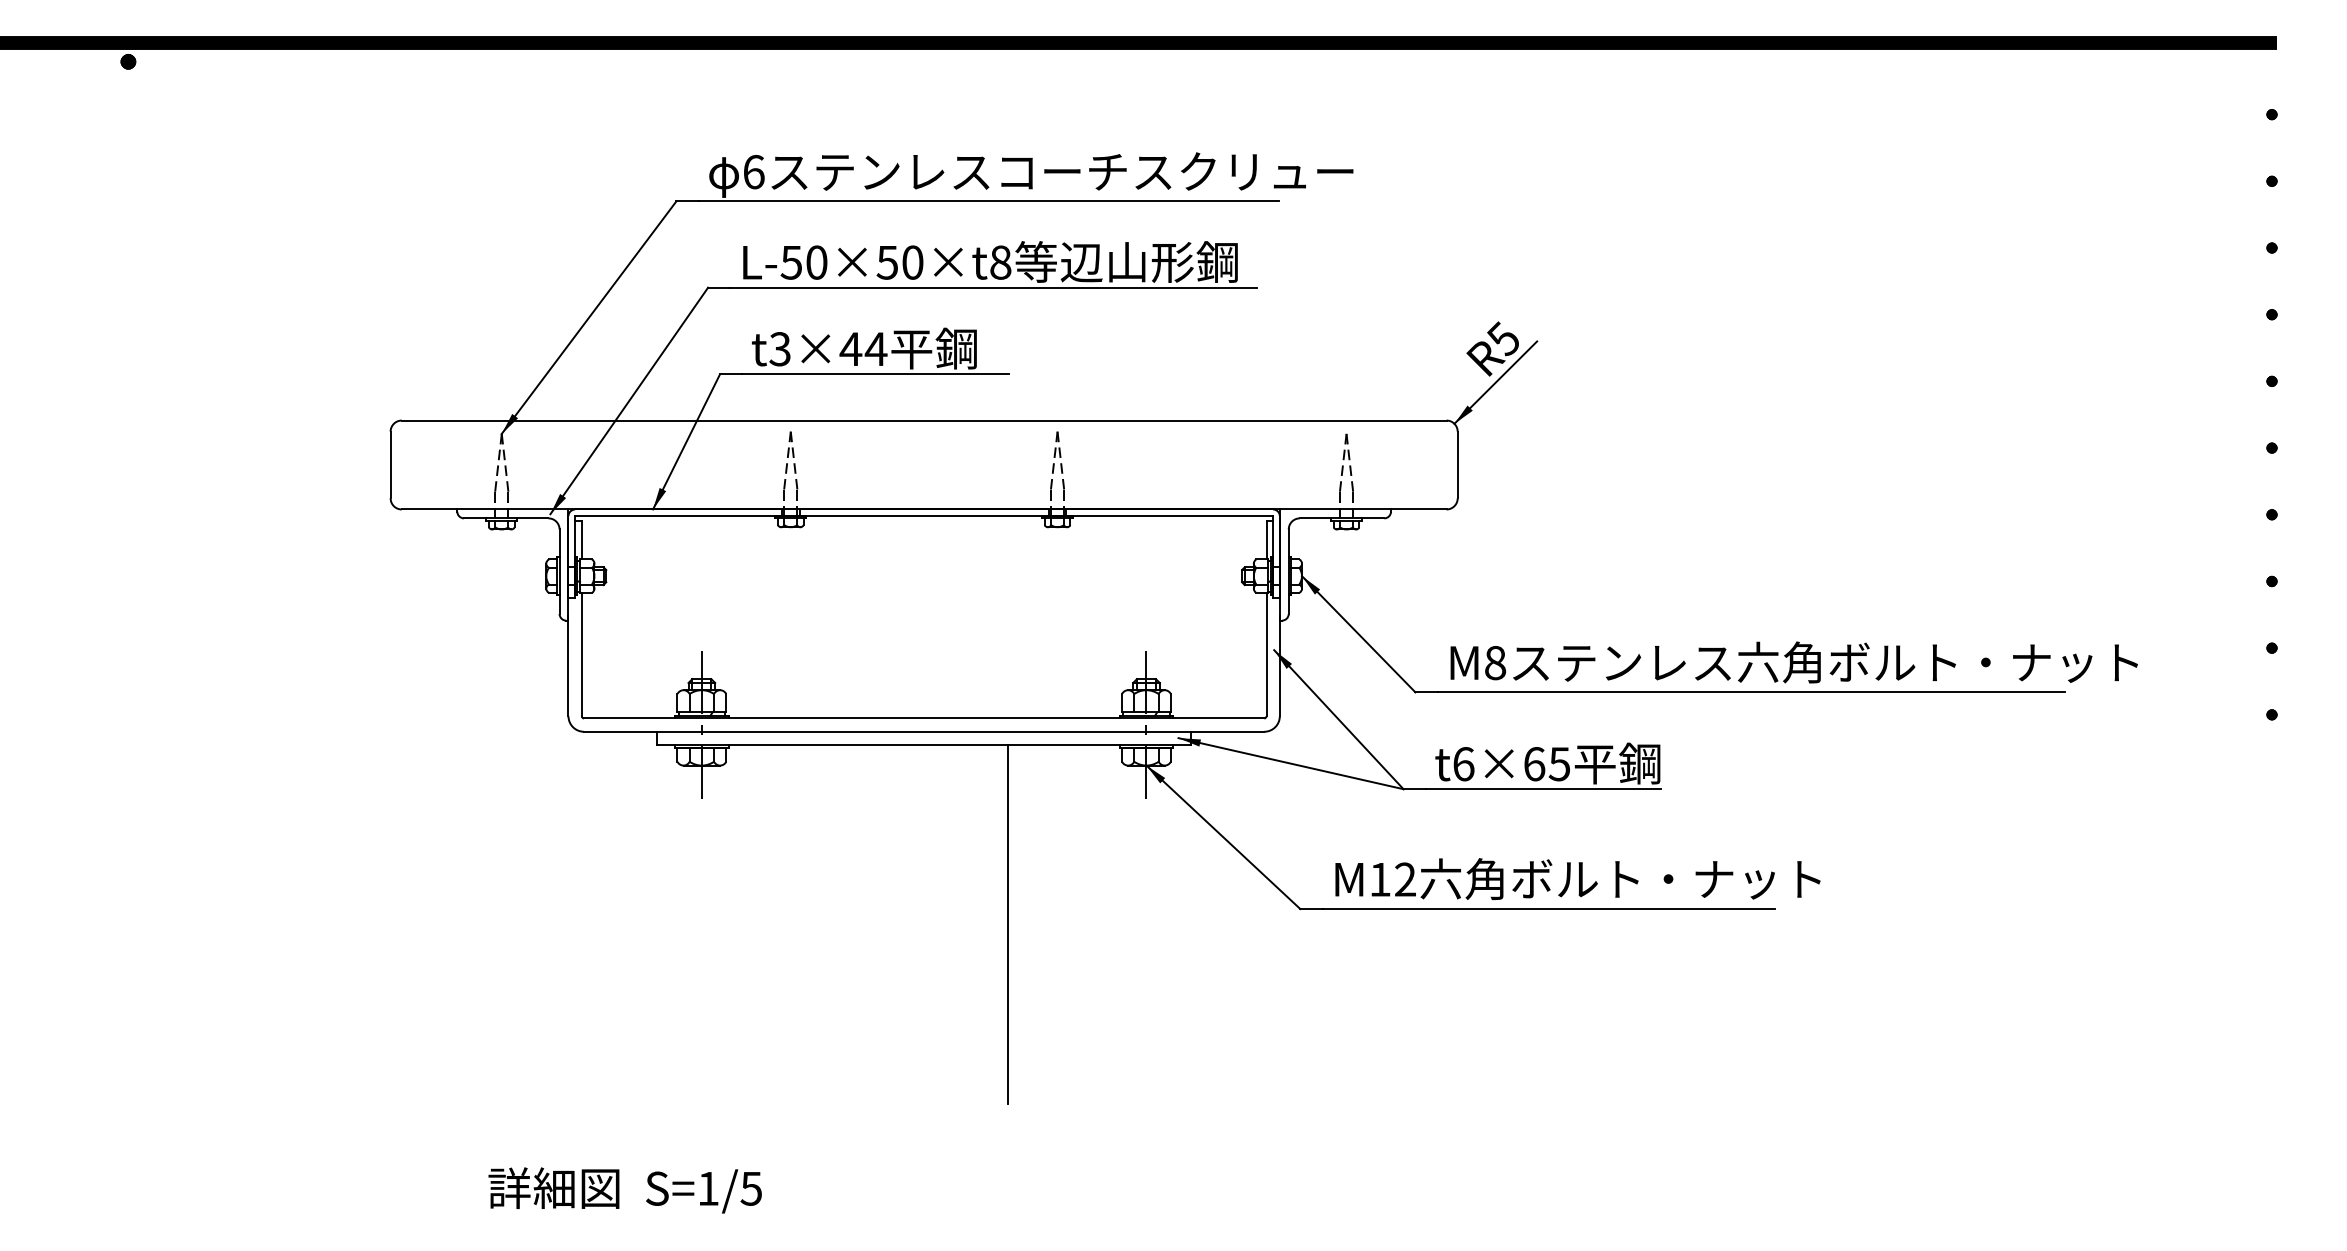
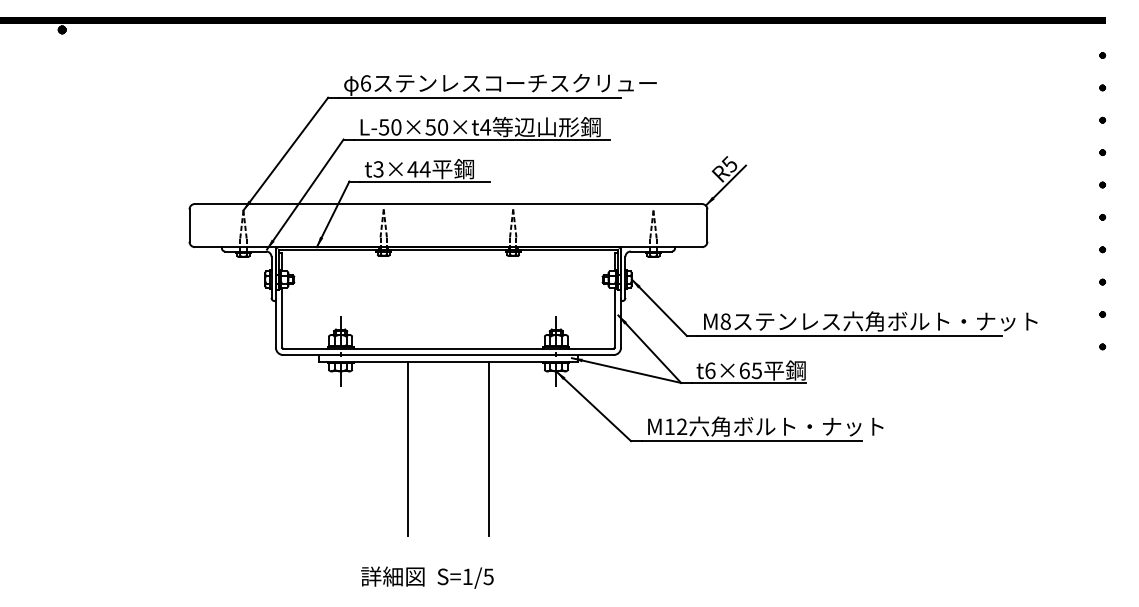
text: (1000, 262) -> (485, 127), L-50×50×t8 -> L-50×50×t4
line: (841, 924) -> (408, 448), added
text: (625, 1190) -> (427, 577), moved

